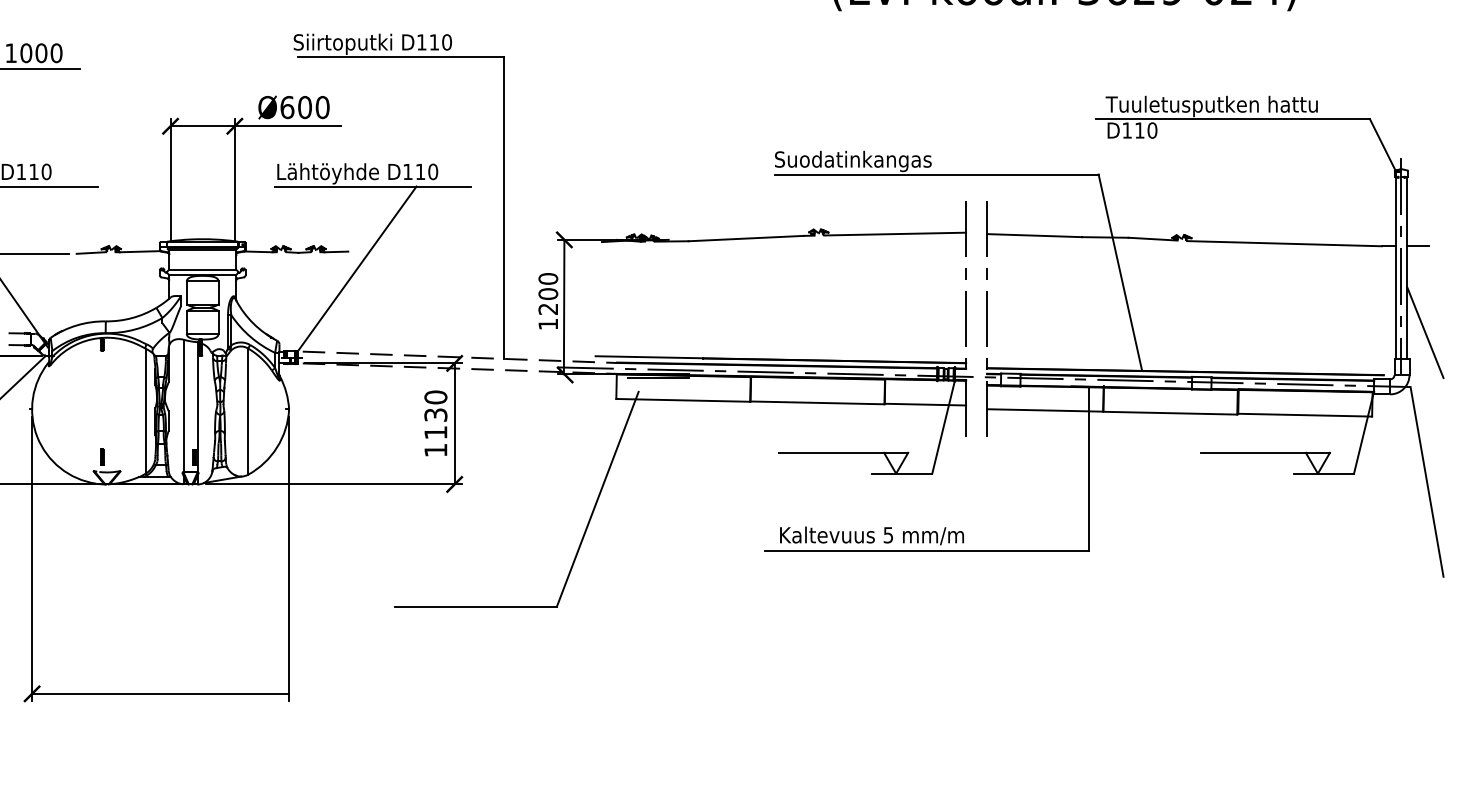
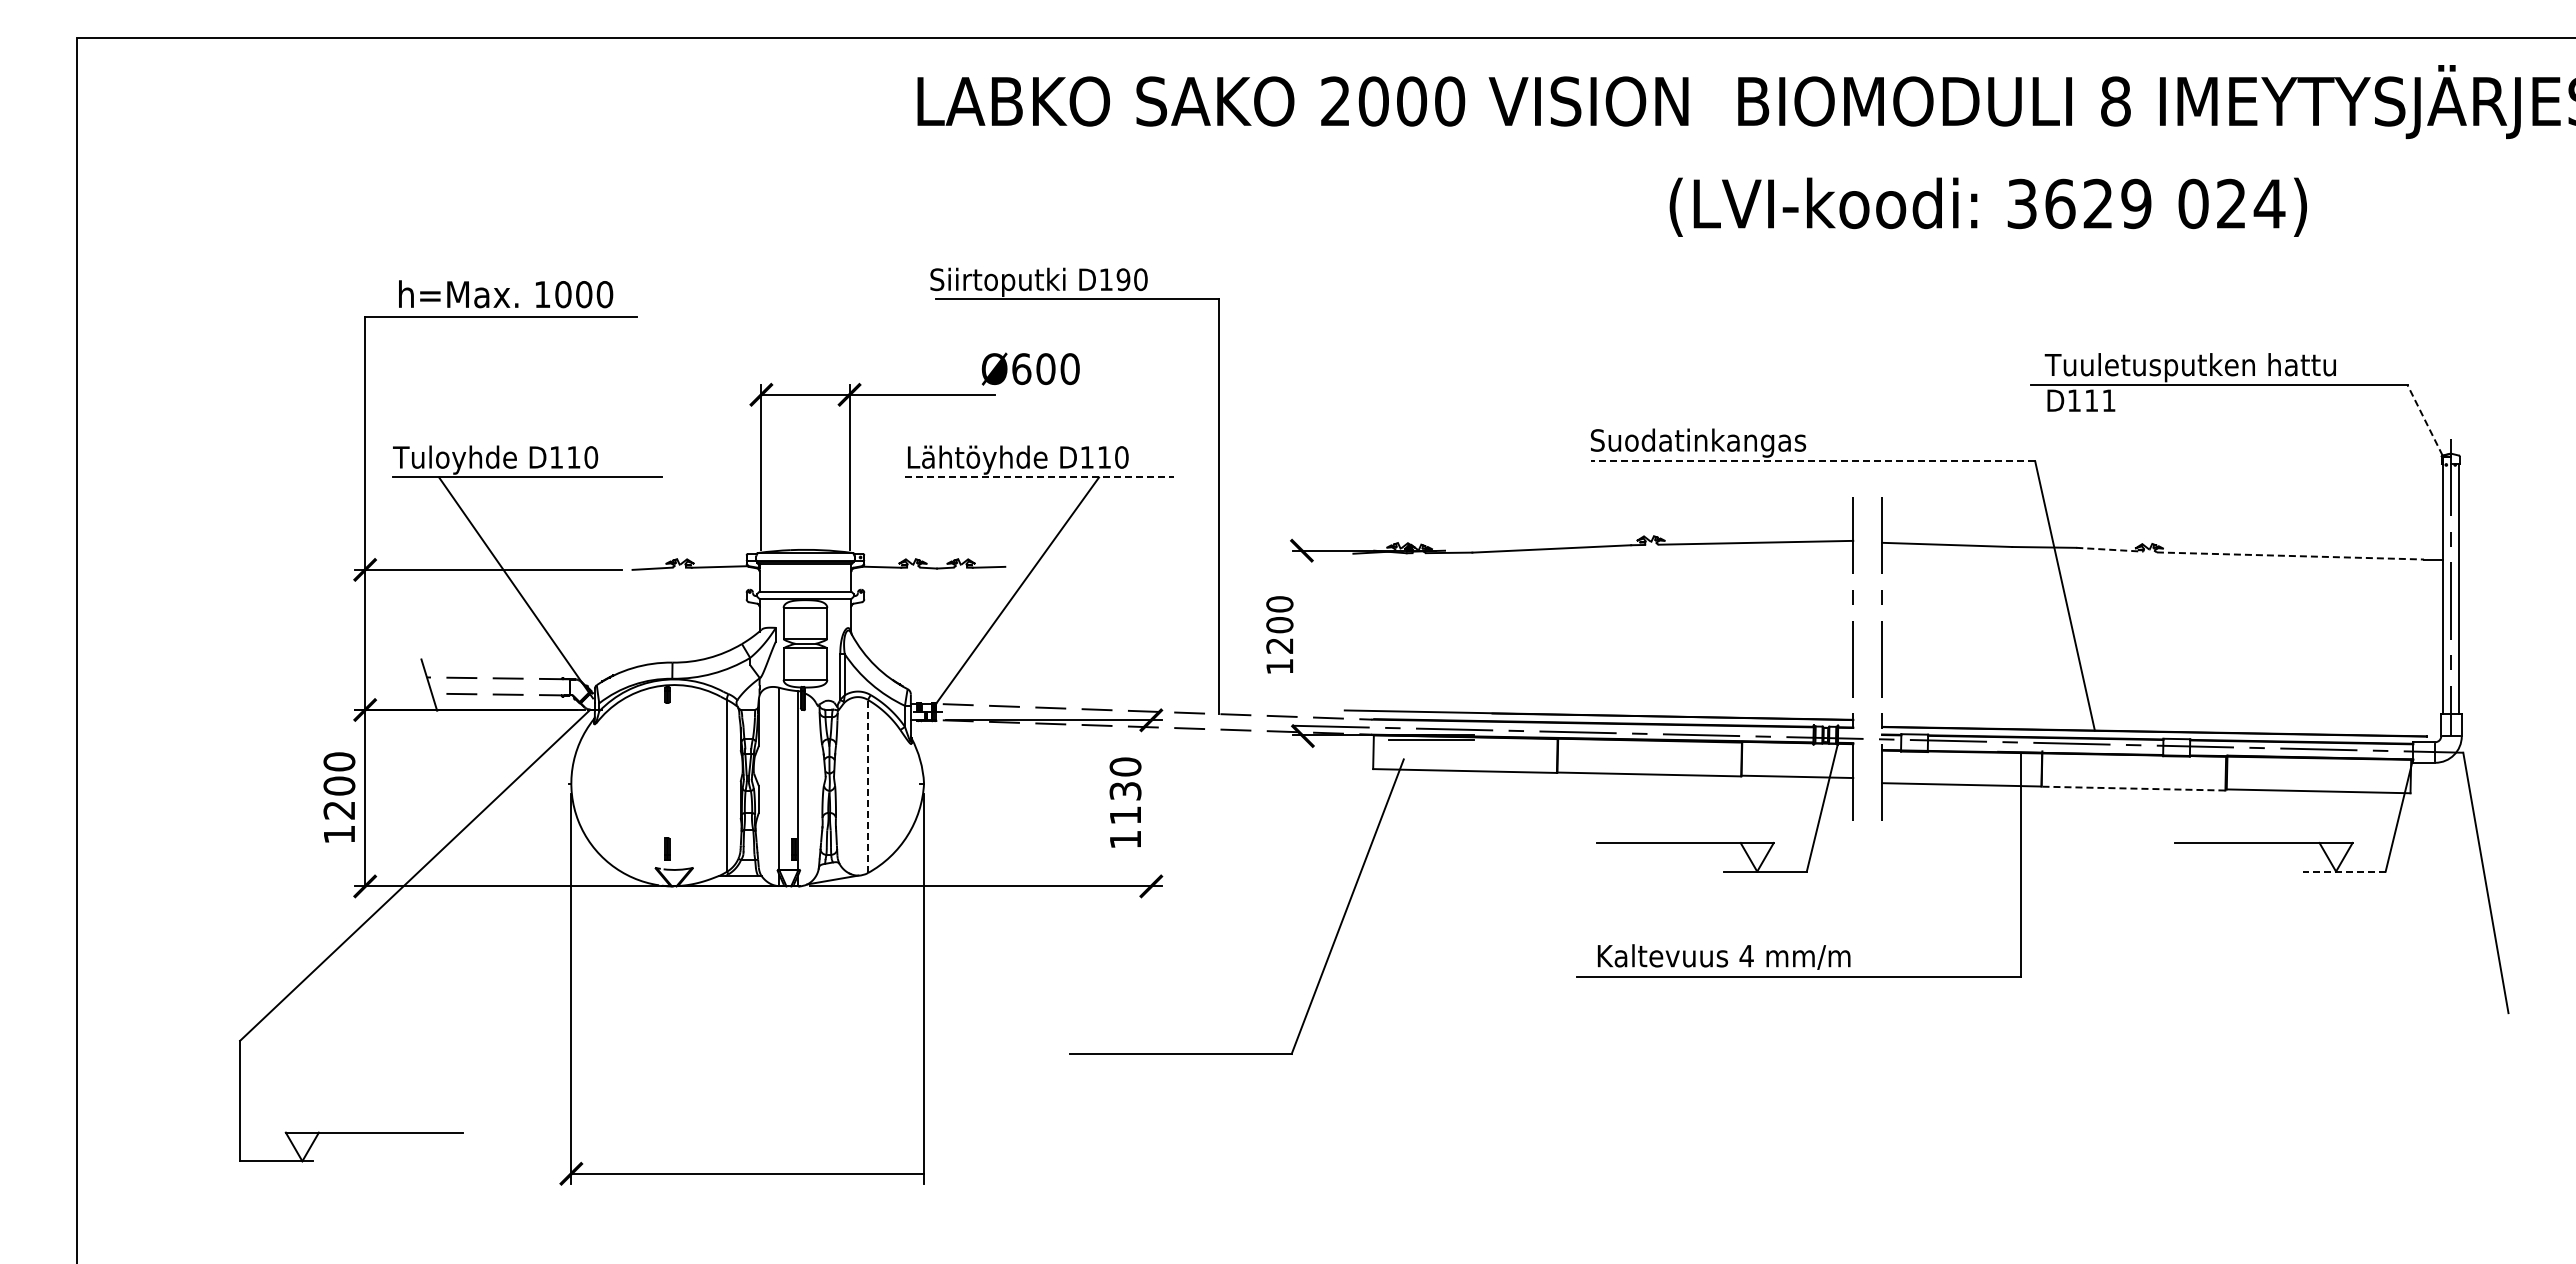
text: (434, 42) -> (1123, 279), D110 -> D190
text: (293, 107) -> (1030, 368), moved
text: (1152, 130) -> (2108, 400), D110 -> D111
line: (1382, 144) -> (2424, 419), solid -> dashed
line: (936, 174) -> (1812, 461), solid -> dashed
line: (373, 186) -> (1040, 477), solid -> dashed
line: (1152, 238) -> (2109, 549), solid -> dashed
line: (1284, 243) -> (2290, 555), solid -> dashed
line: (1418, 246) -> (2473, 559), removed
line: (564, 306) -> (1301, 642), removed
line: (1425, 332) -> (2483, 678), removed
line: (247, 411) -> (867, 786), solid -> dashed
line: (1170, 413) -> (2133, 788), solid -> dashed
line: (454, 424) -> (1151, 803), removed
line: (1324, 473) -> (2344, 871), solid -> dashed
text: (888, 535) -> (1746, 956), 5 -> 4

